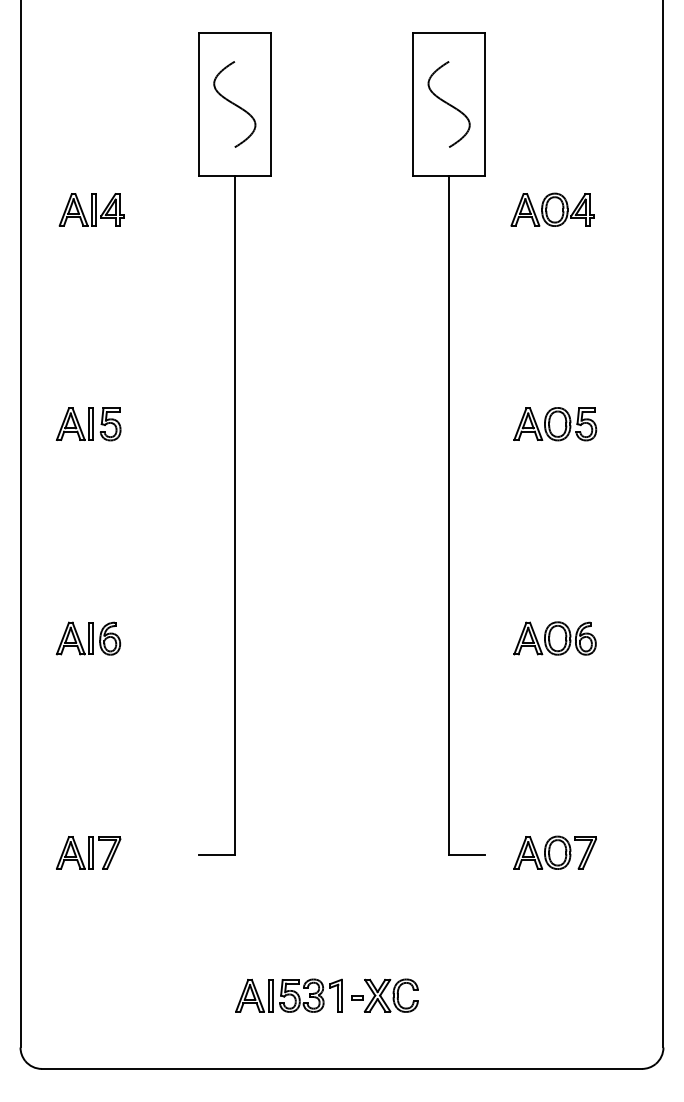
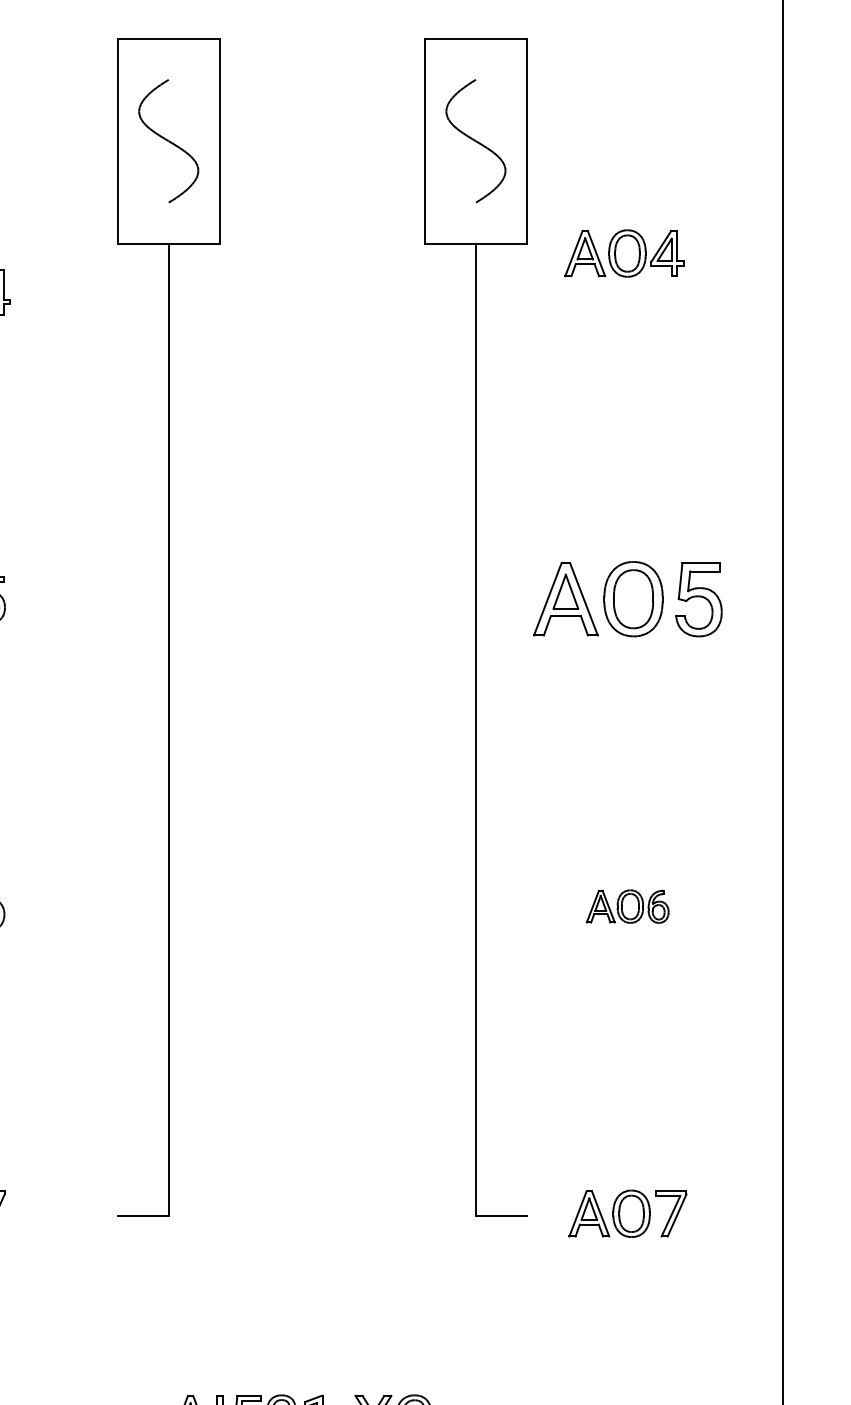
part: (552, 209) -> (624, 253), moved
part: (555, 424) -> (628, 599), size x1.6
part: (554, 638) -> (626, 906), size x0.7

